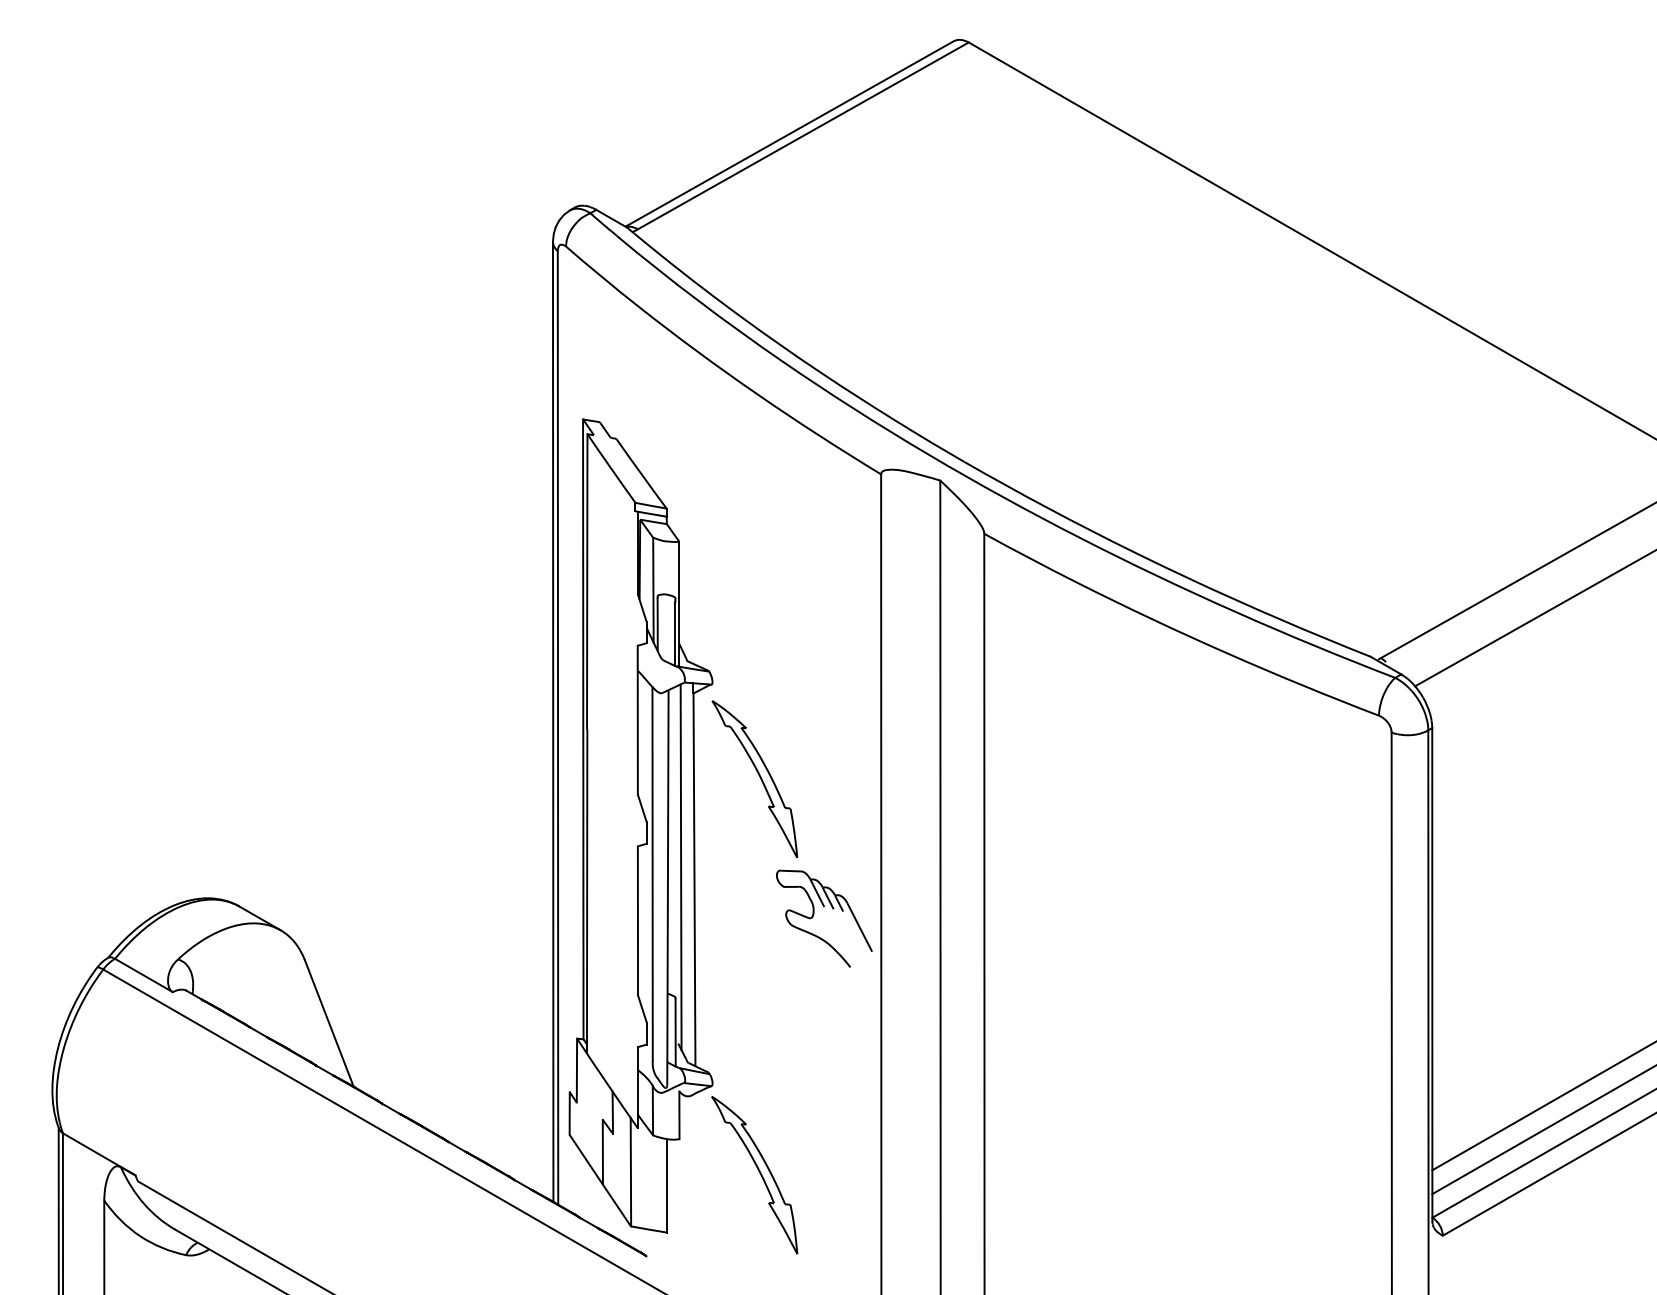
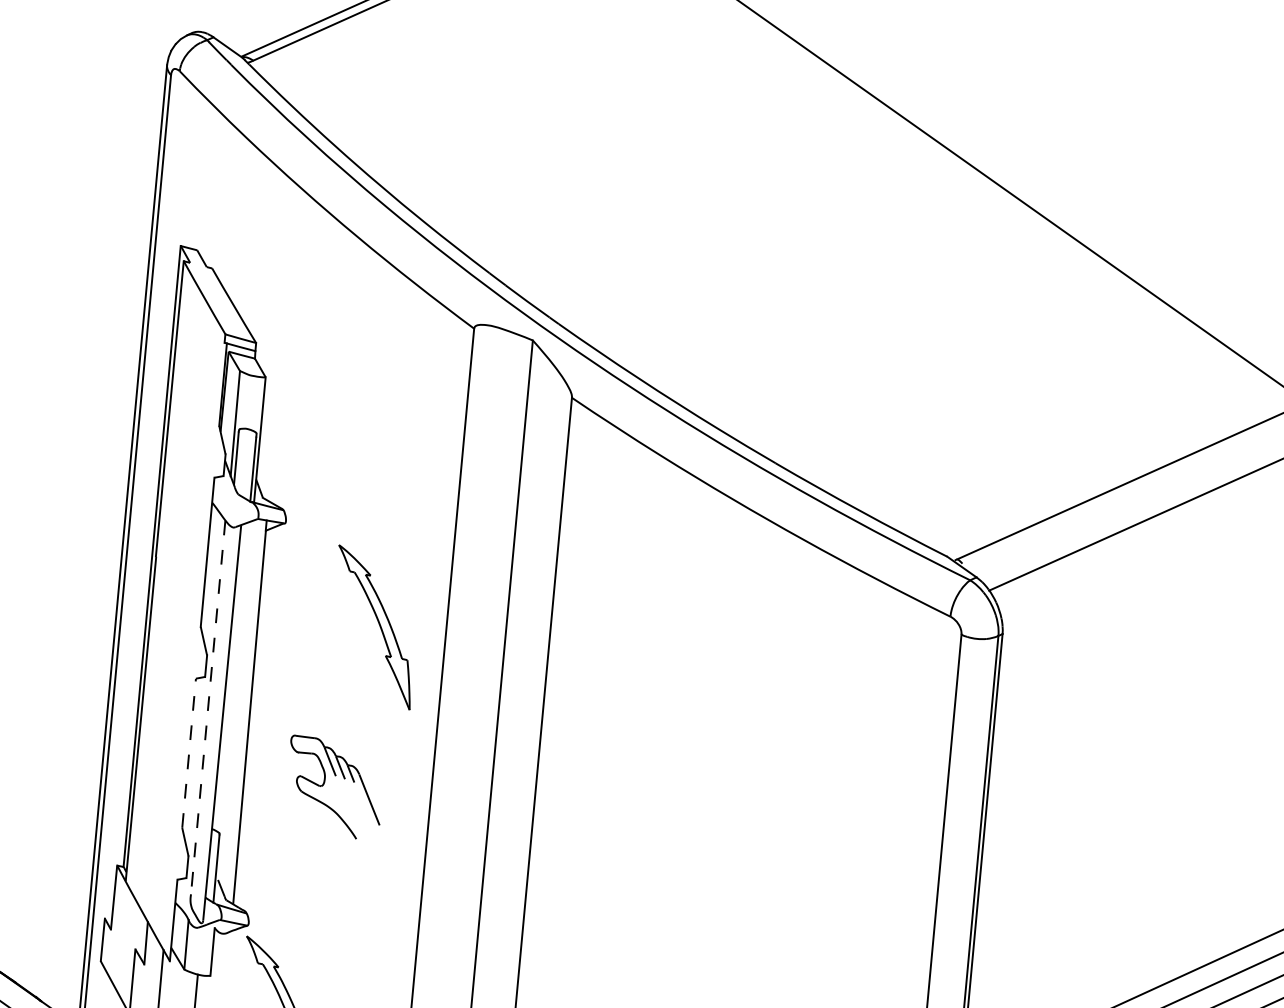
part: (754, 779) -> (374, 627), moved
line: (680, 867) -> (236, 703), removed
line: (652, 873) -> (208, 707), solid -> dashed
part: (814, 914) -> (325, 782), moved
line: (637, 920) -> (188, 752), solid -> dashed

